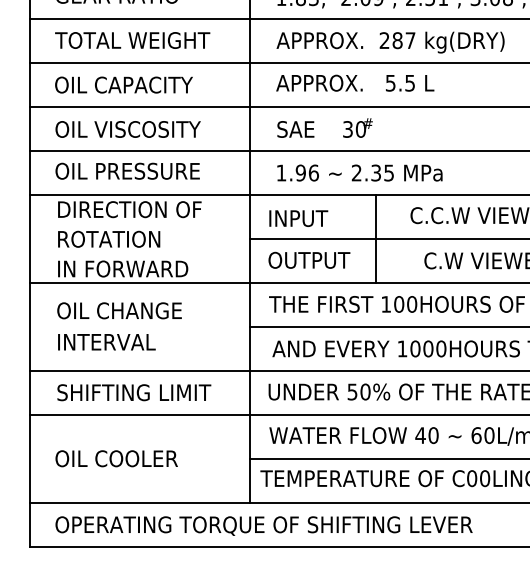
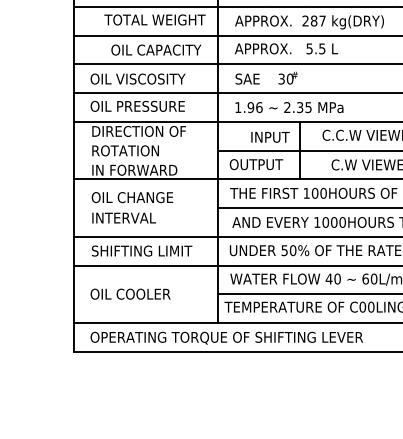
text: (131, 39) -> (154, 19), moved
text: (124, 84) -> (156, 49), moved
text: (298, 218) -> (270, 137), moved

